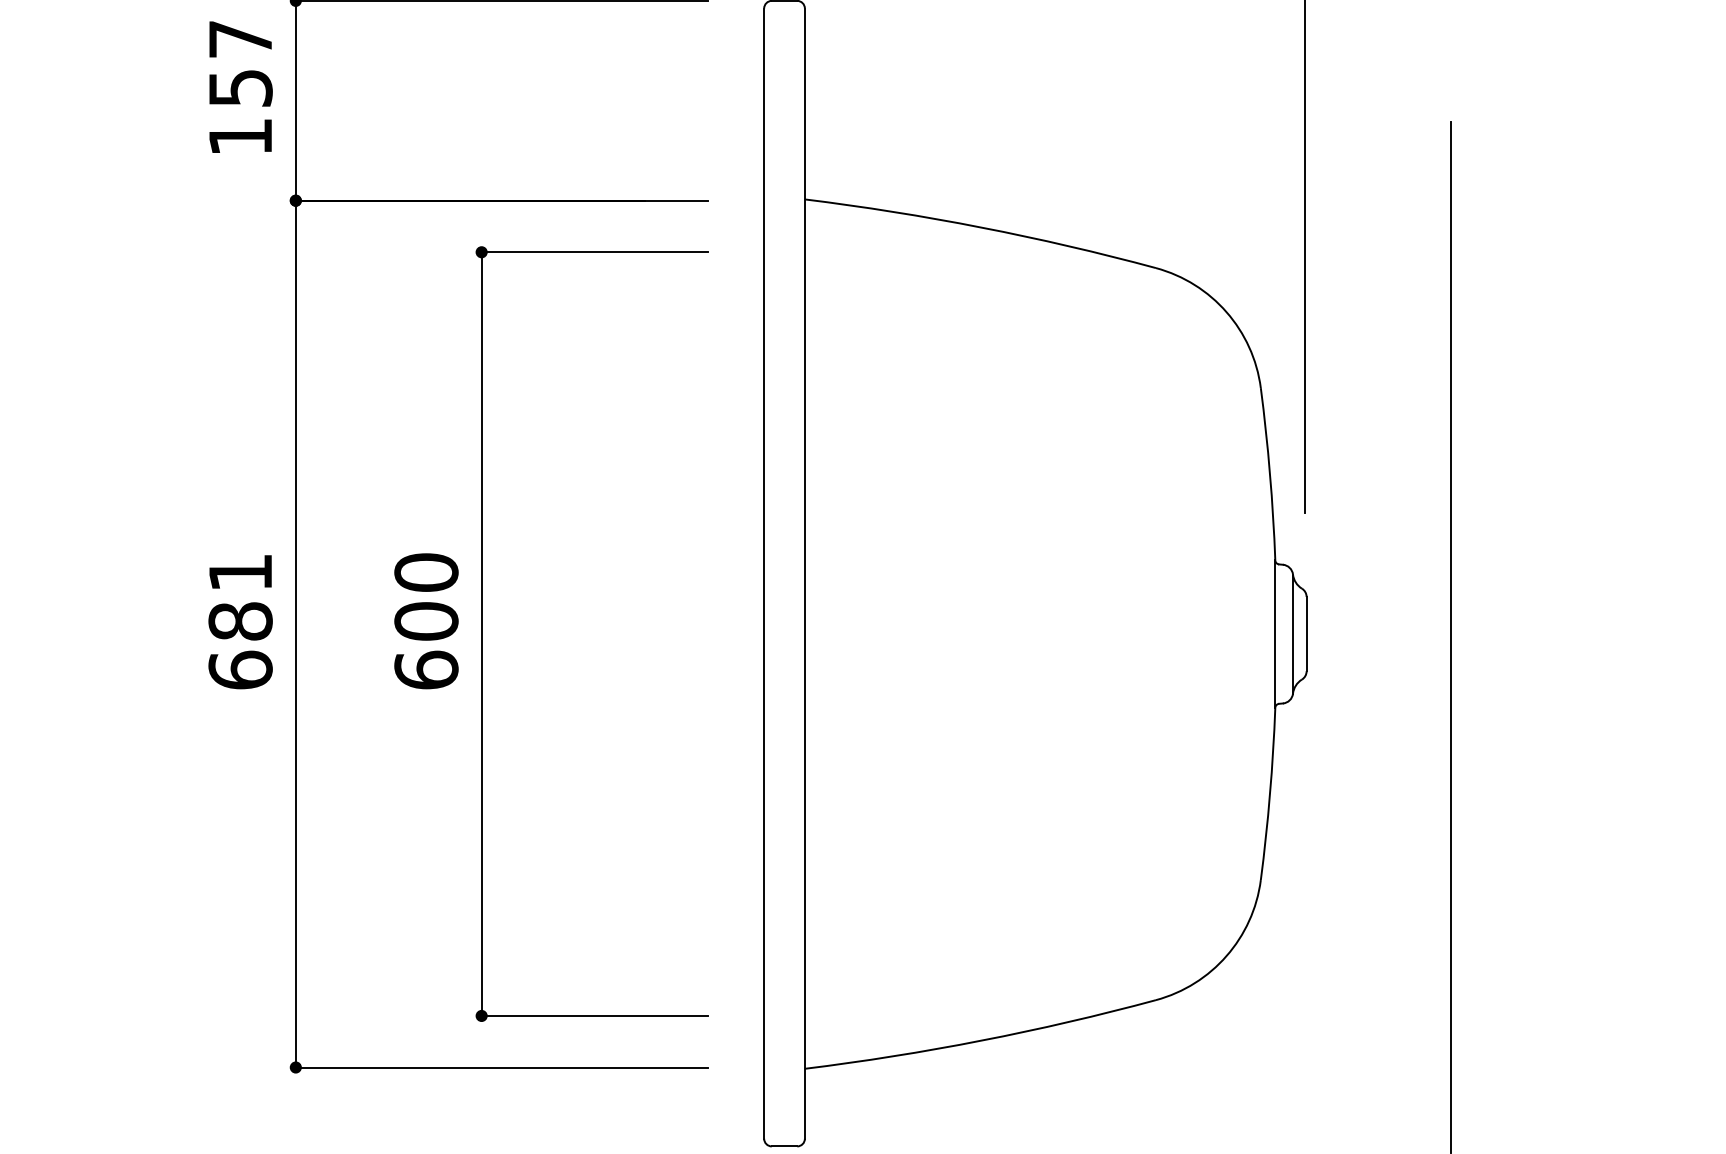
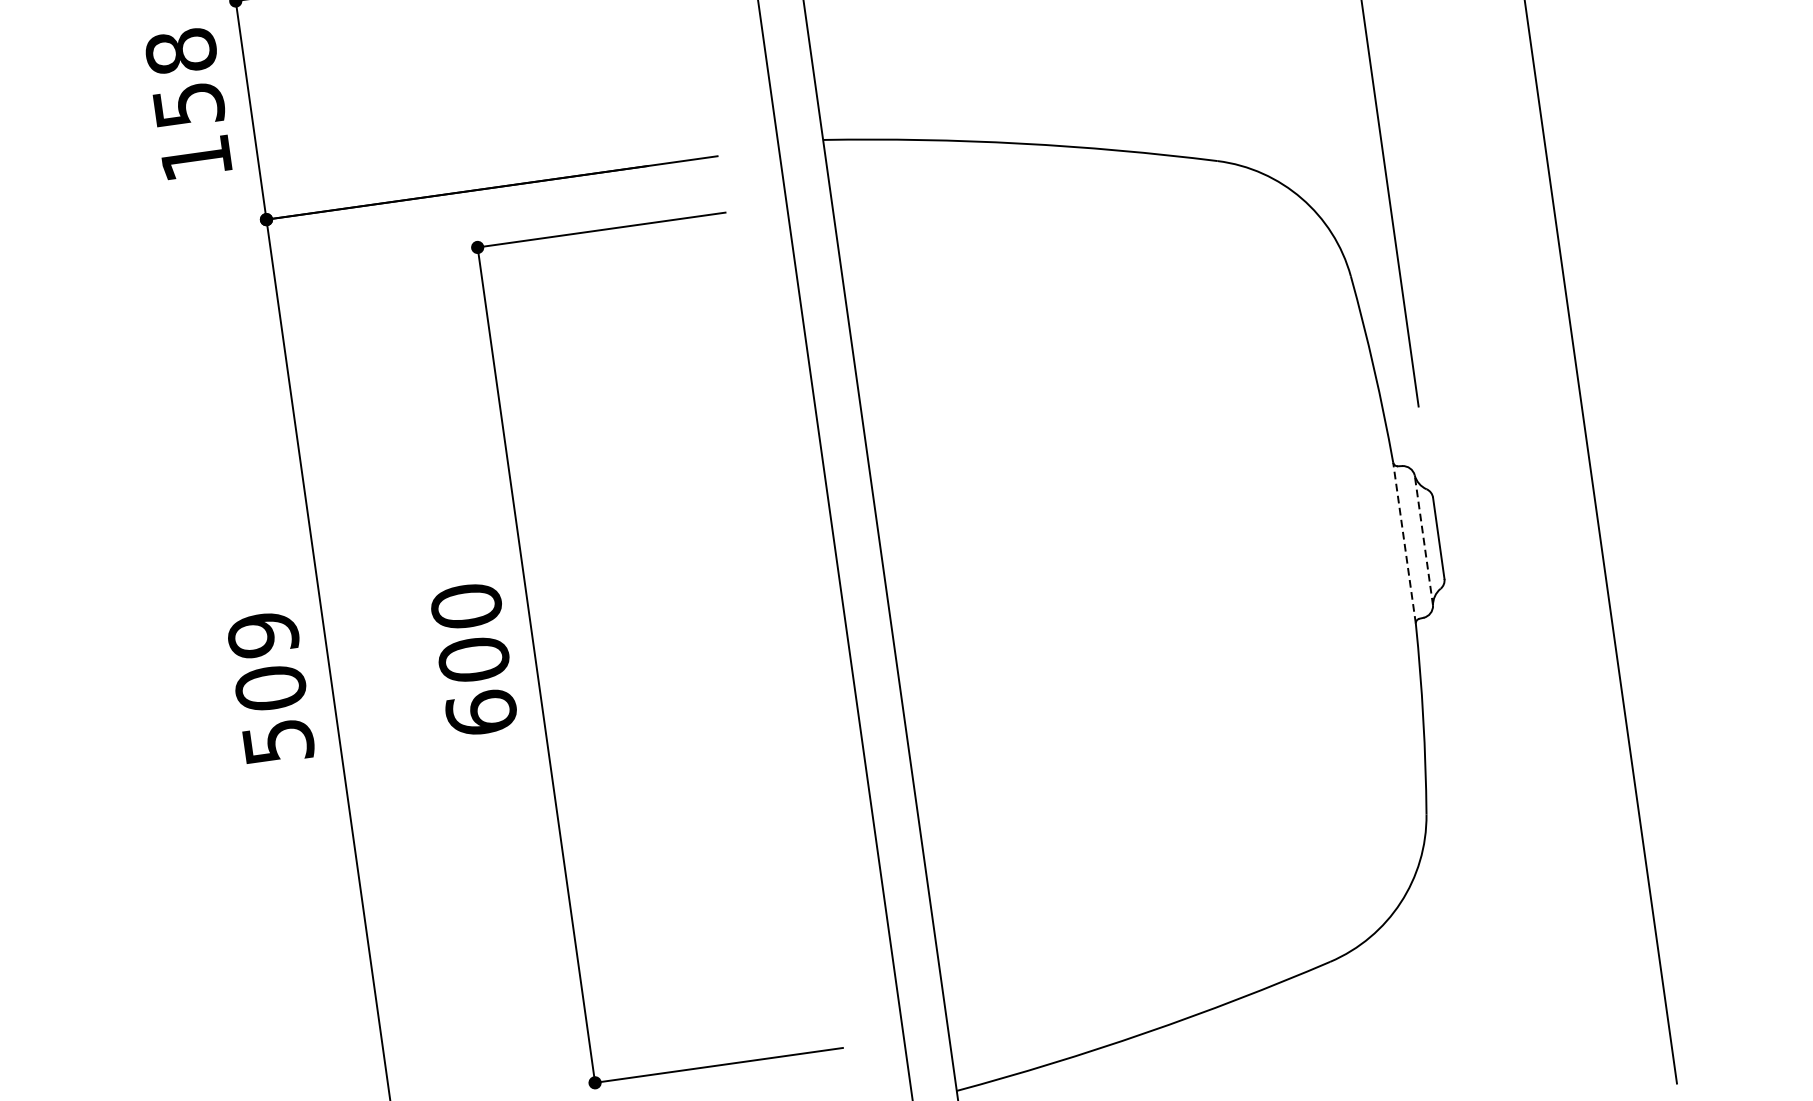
text: (240, 39) -> (181, 51), 157 -> 158
text: (240, 621) -> (270, 688), 681 -> 509
line: (1275, 634) -> (1404, 543), solid -> dashed
line: (1293, 634) -> (1424, 540), solid -> dashed

